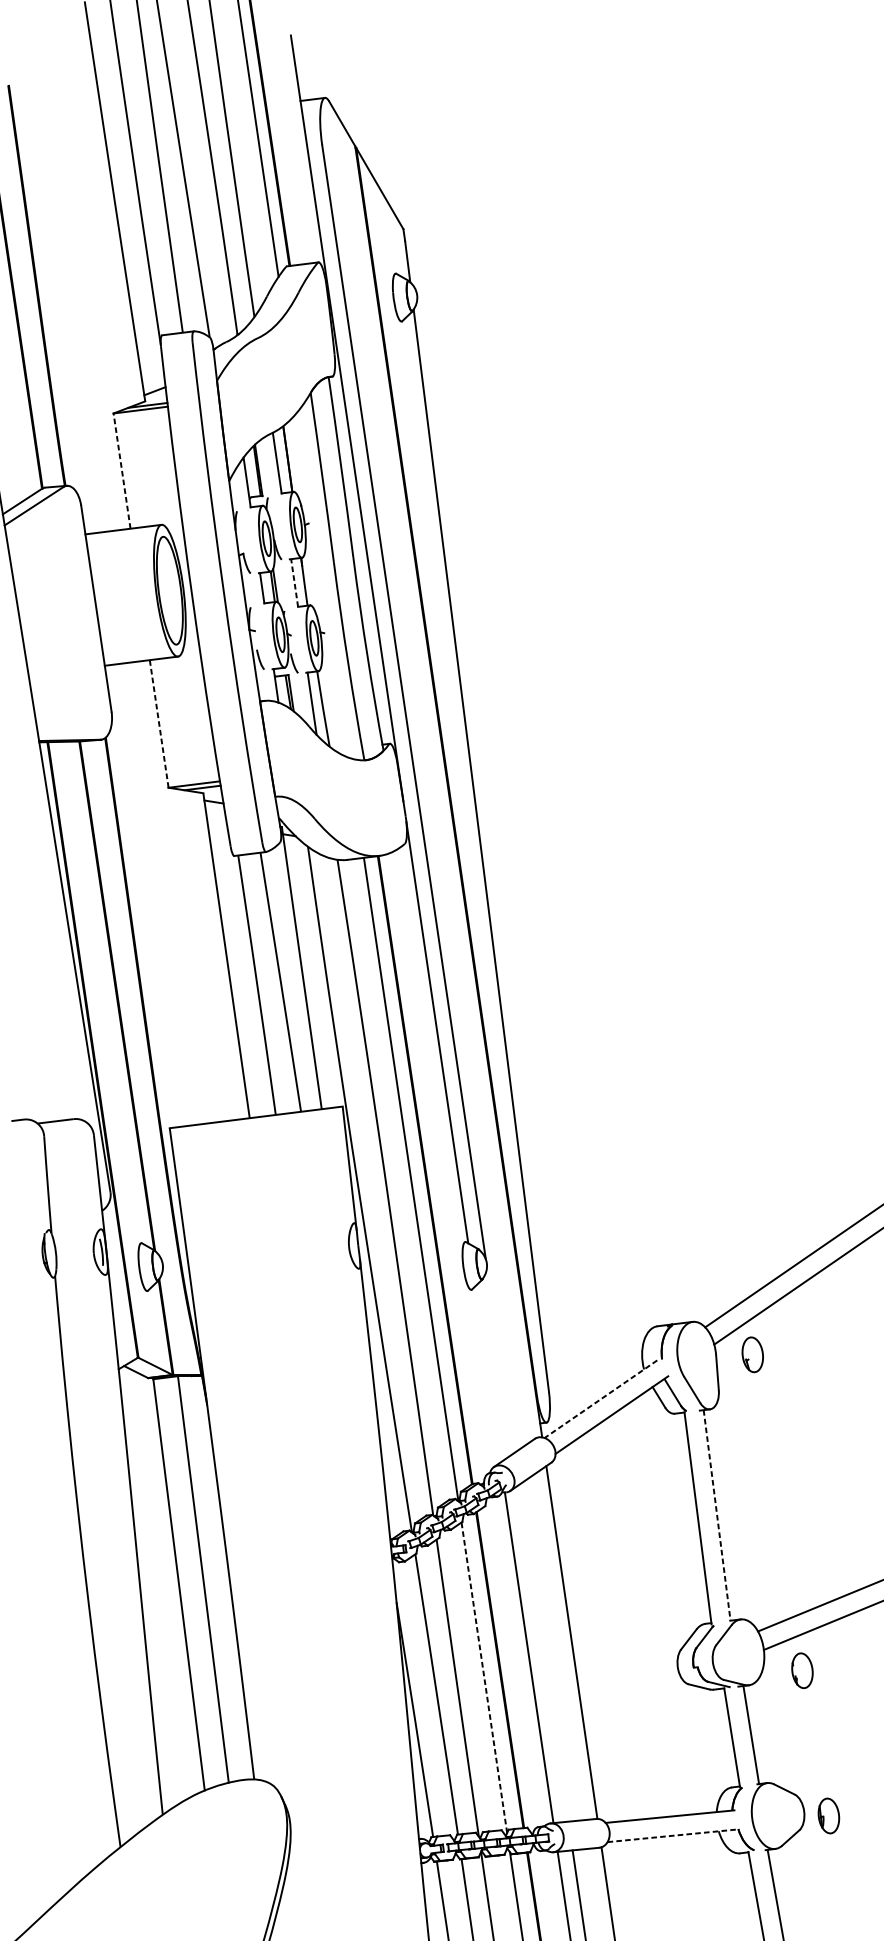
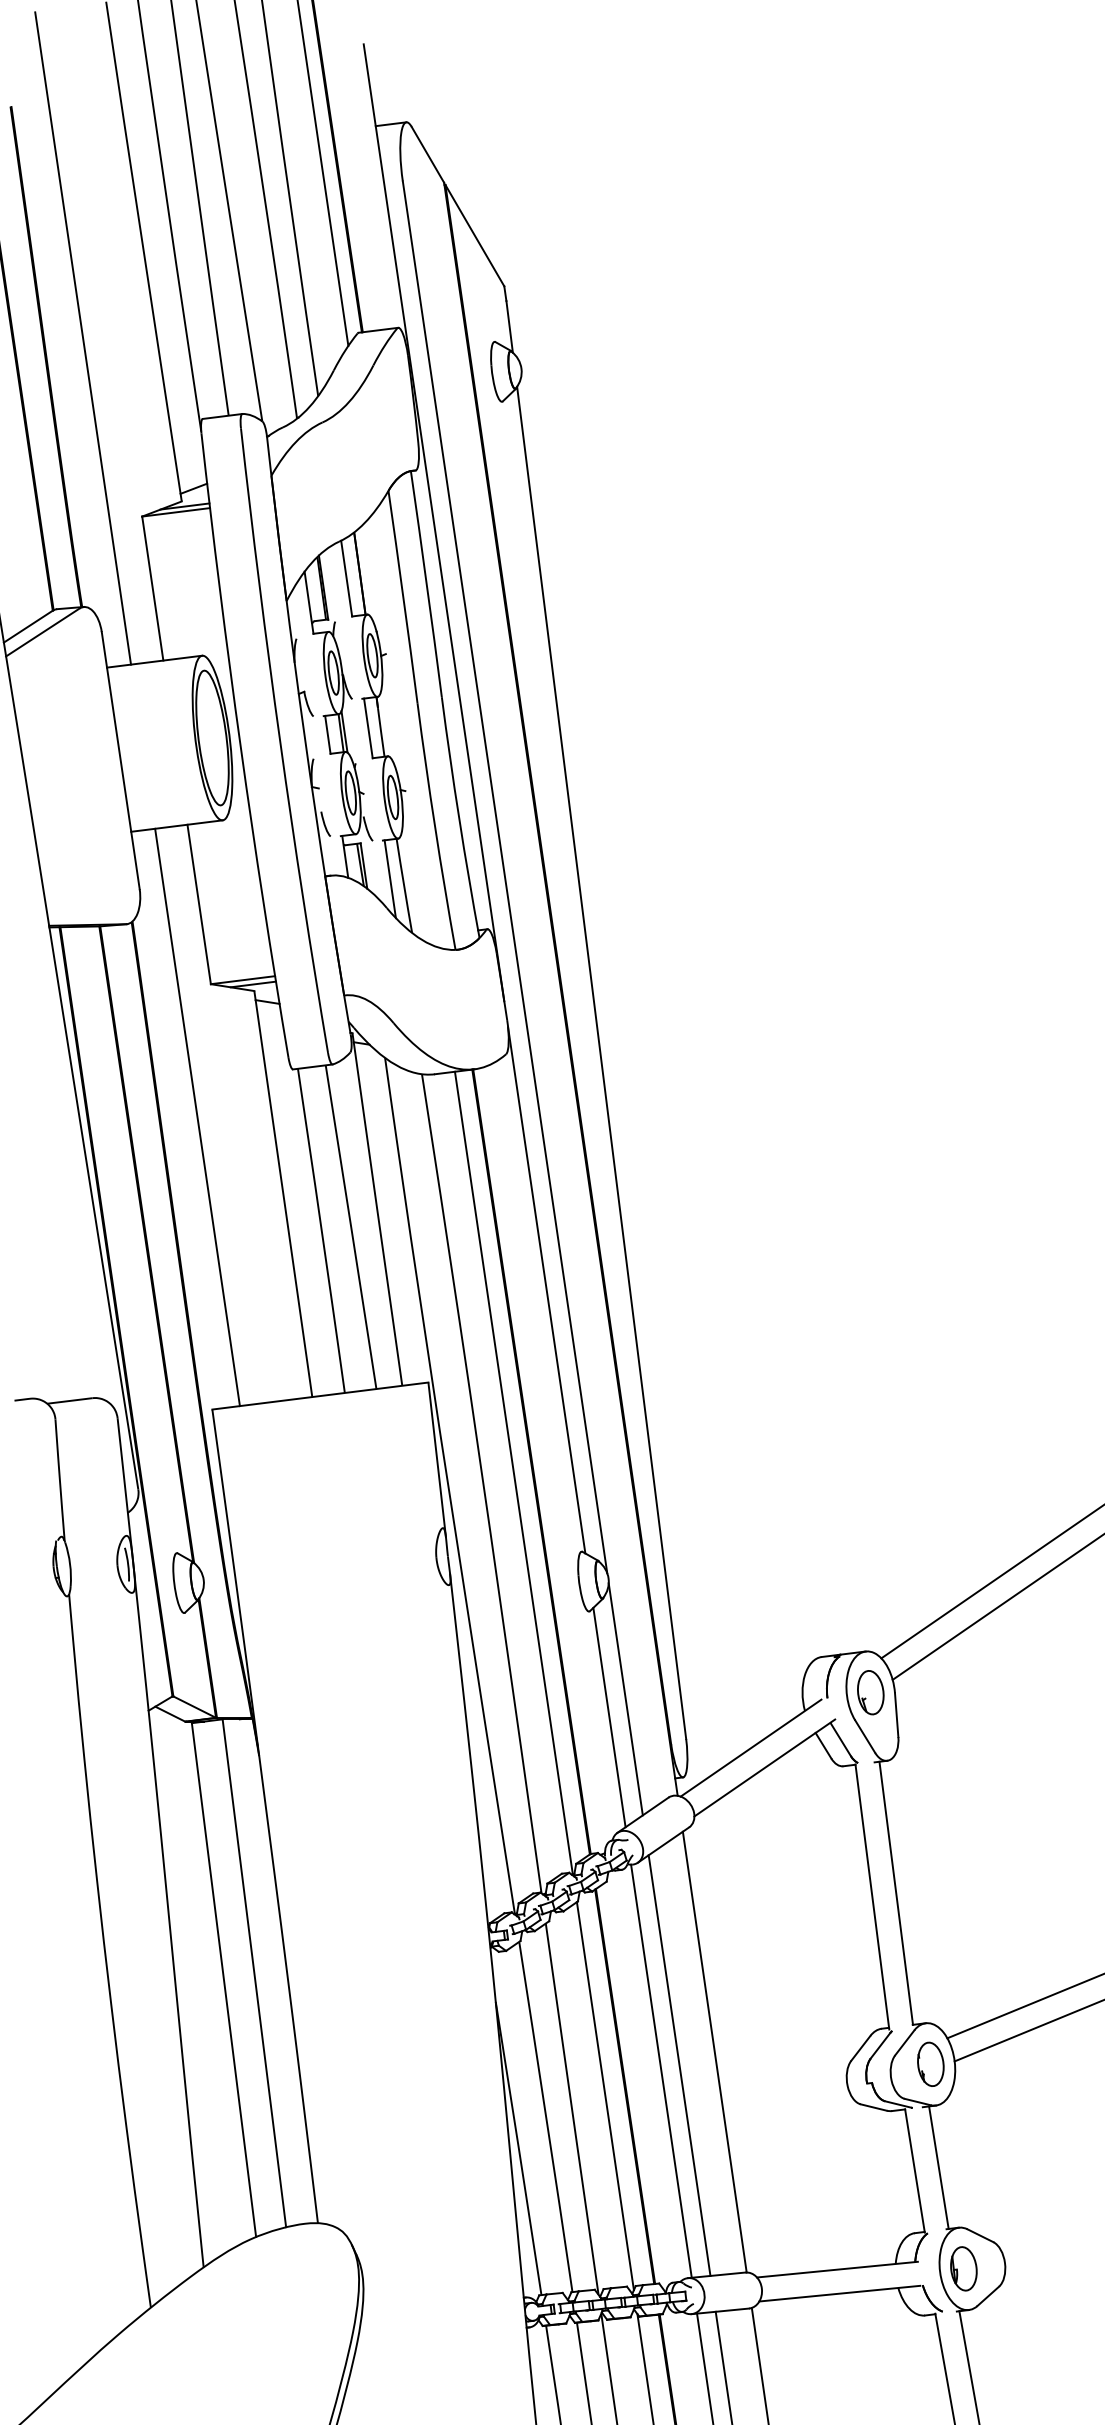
line: (66, 270) -> (83, 338), added
line: (121, 471) -> (152, 588), dashed -> solid
line: (294, 582) -> (368, 727), dashed -> solid
line: (159, 723) -> (199, 904), dashed -> solid
line: (157, 894) -> (197, 1117), added
part: (752, 1354) -> (870, 1692), moved
line: (500, 1360) -> (625, 1699), added
line: (487, 1374) -> (609, 1717), added
line: (600, 1399) -> (750, 1748), dashed -> solid
line: (717, 1515) -> (896, 1893), dashed -> solid
line: (543, 1653) -> (679, 2065), added
part: (802, 1670) -> (930, 2063), moved
line: (484, 1677) -> (605, 2095), dashed -> solid
part: (828, 1815) -> (963, 2268), moved
line: (671, 1835) -> (839, 2293), dashed -> solid

